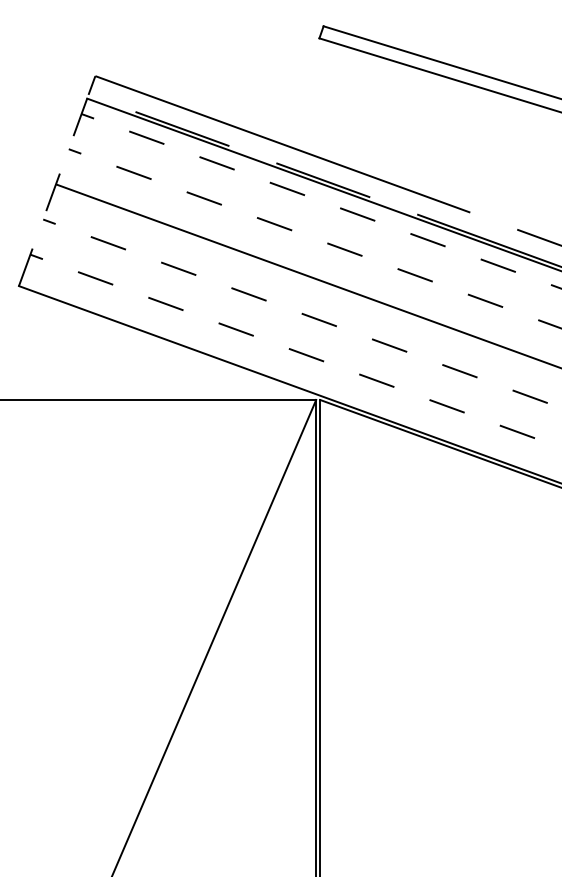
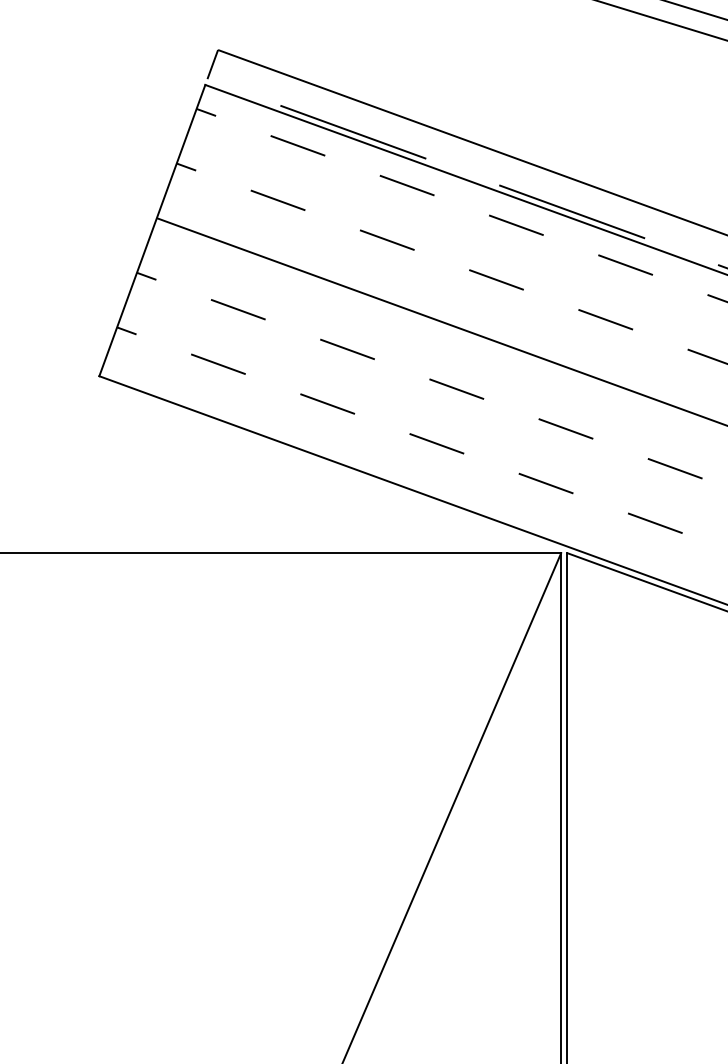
line: (53, 192) -> (152, 230), dashed -> solid

